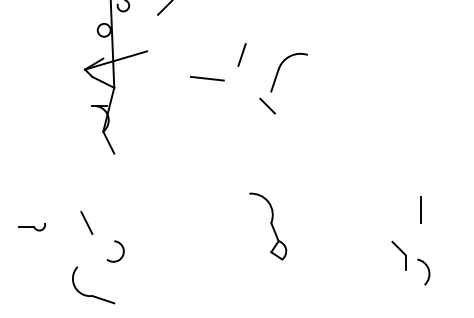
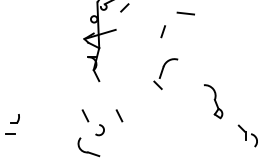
line: (206, 78) -> (185, 13), moved
part: (282, 82) -> (165, 73), moved
line: (420, 210) -> (252, 109), removed
line: (154, 222) -> (119, 115), added
part: (32, 226) -> (58, 117), removed
part: (268, 226) -> (213, 101), moved

